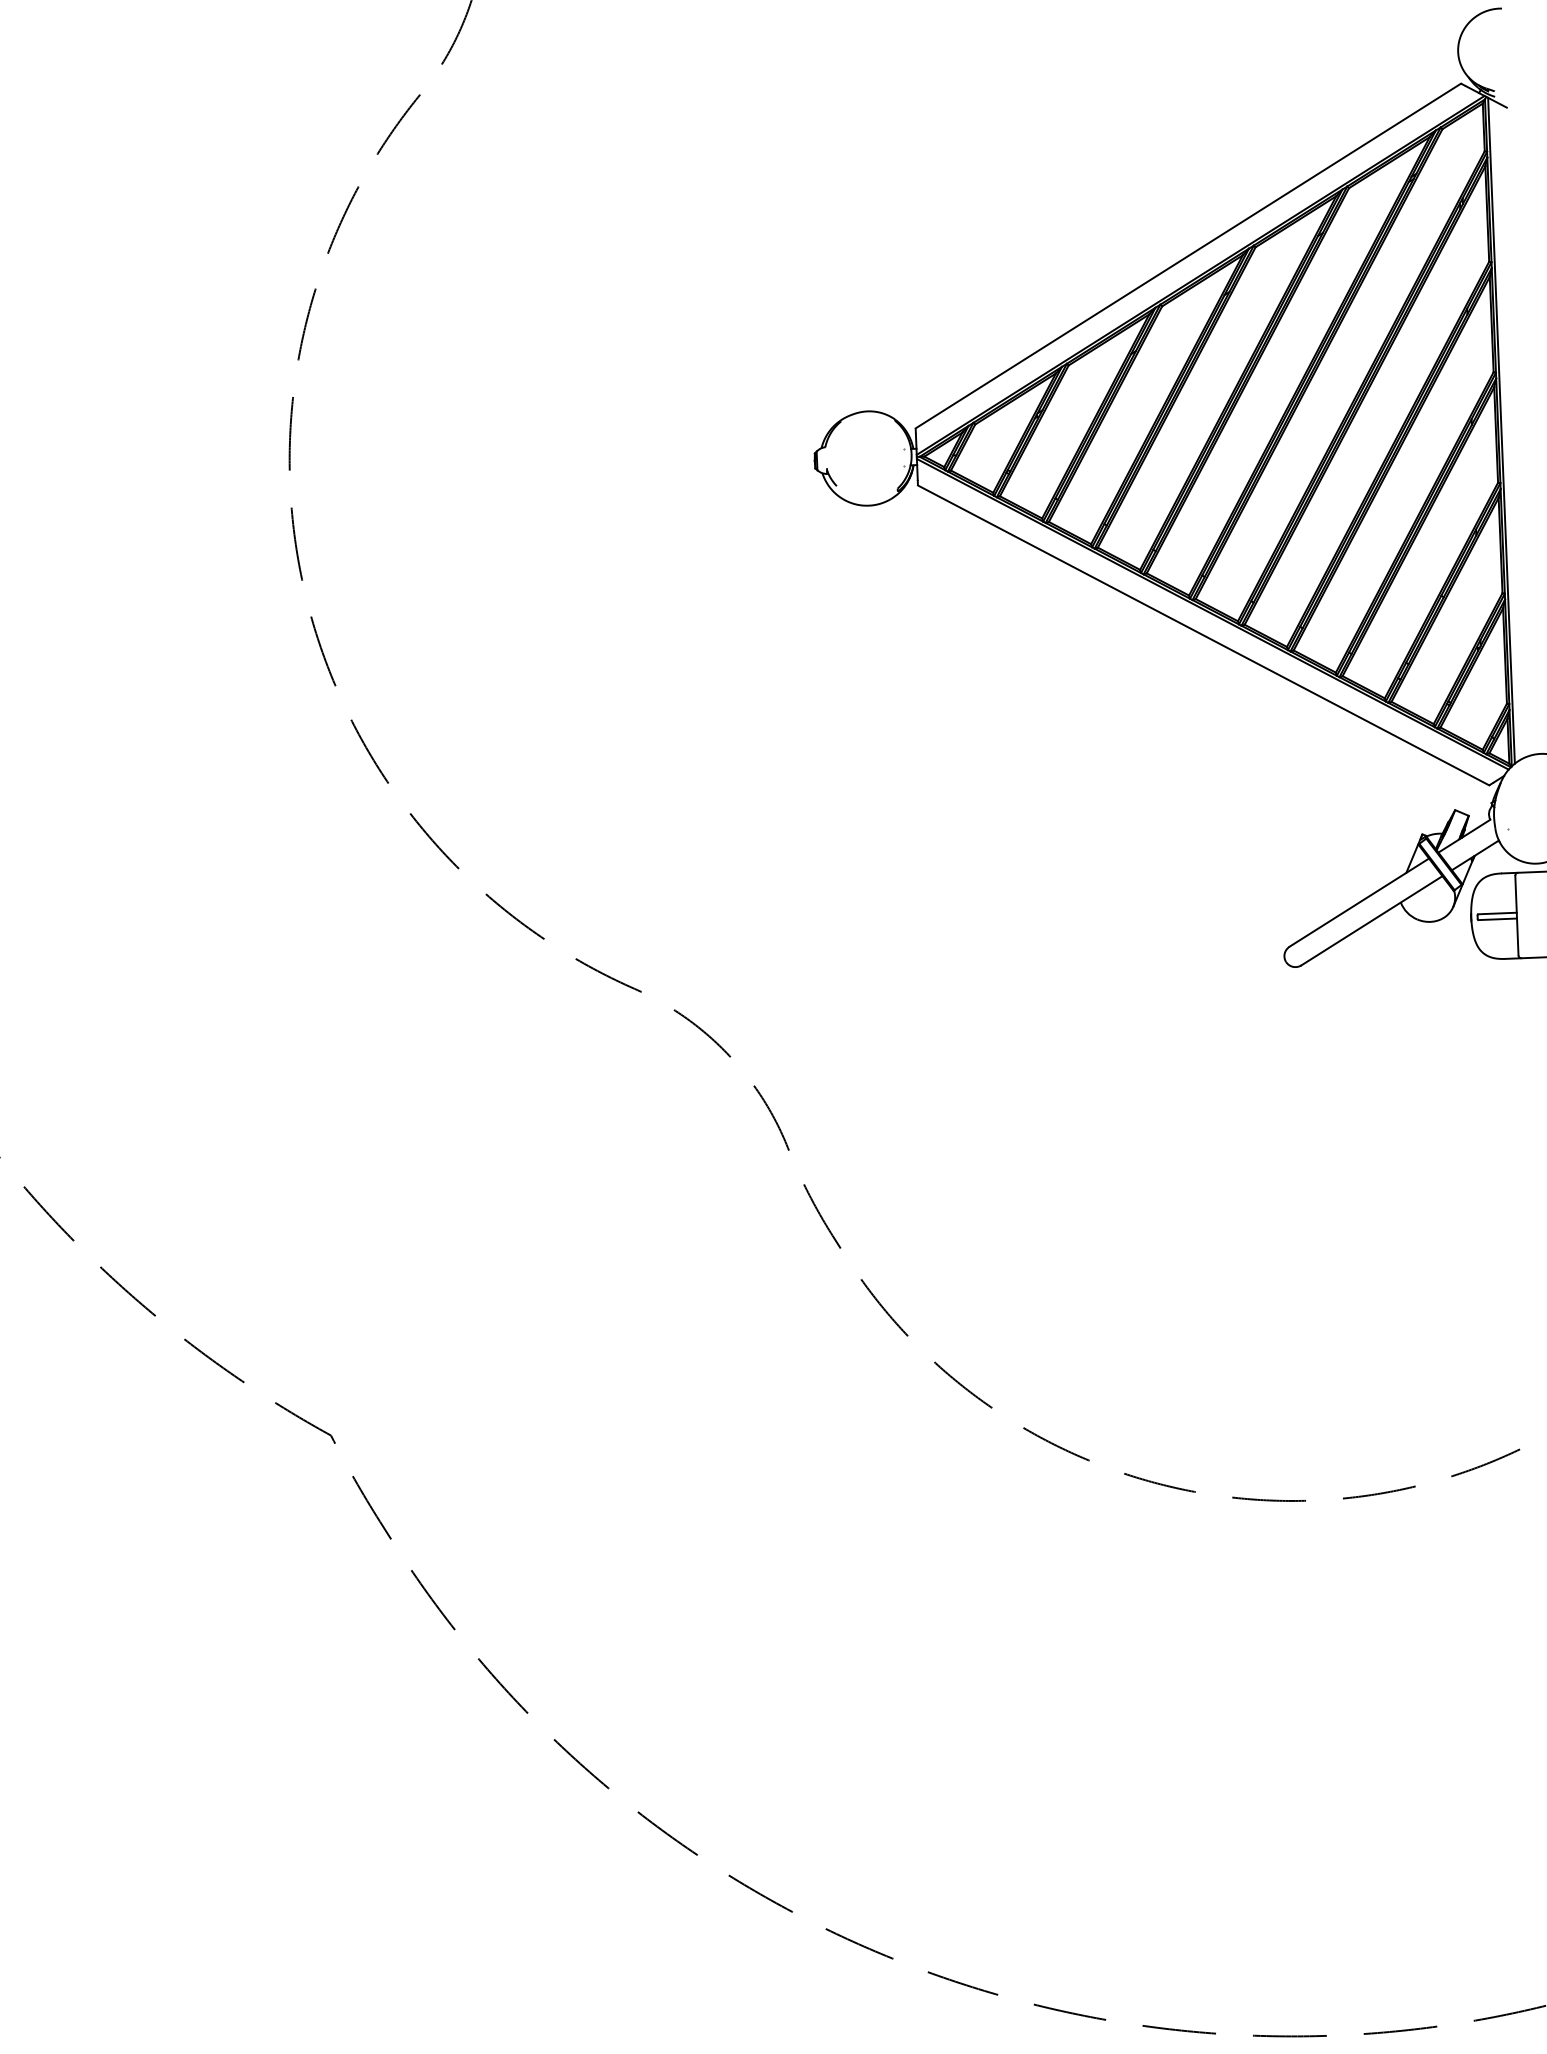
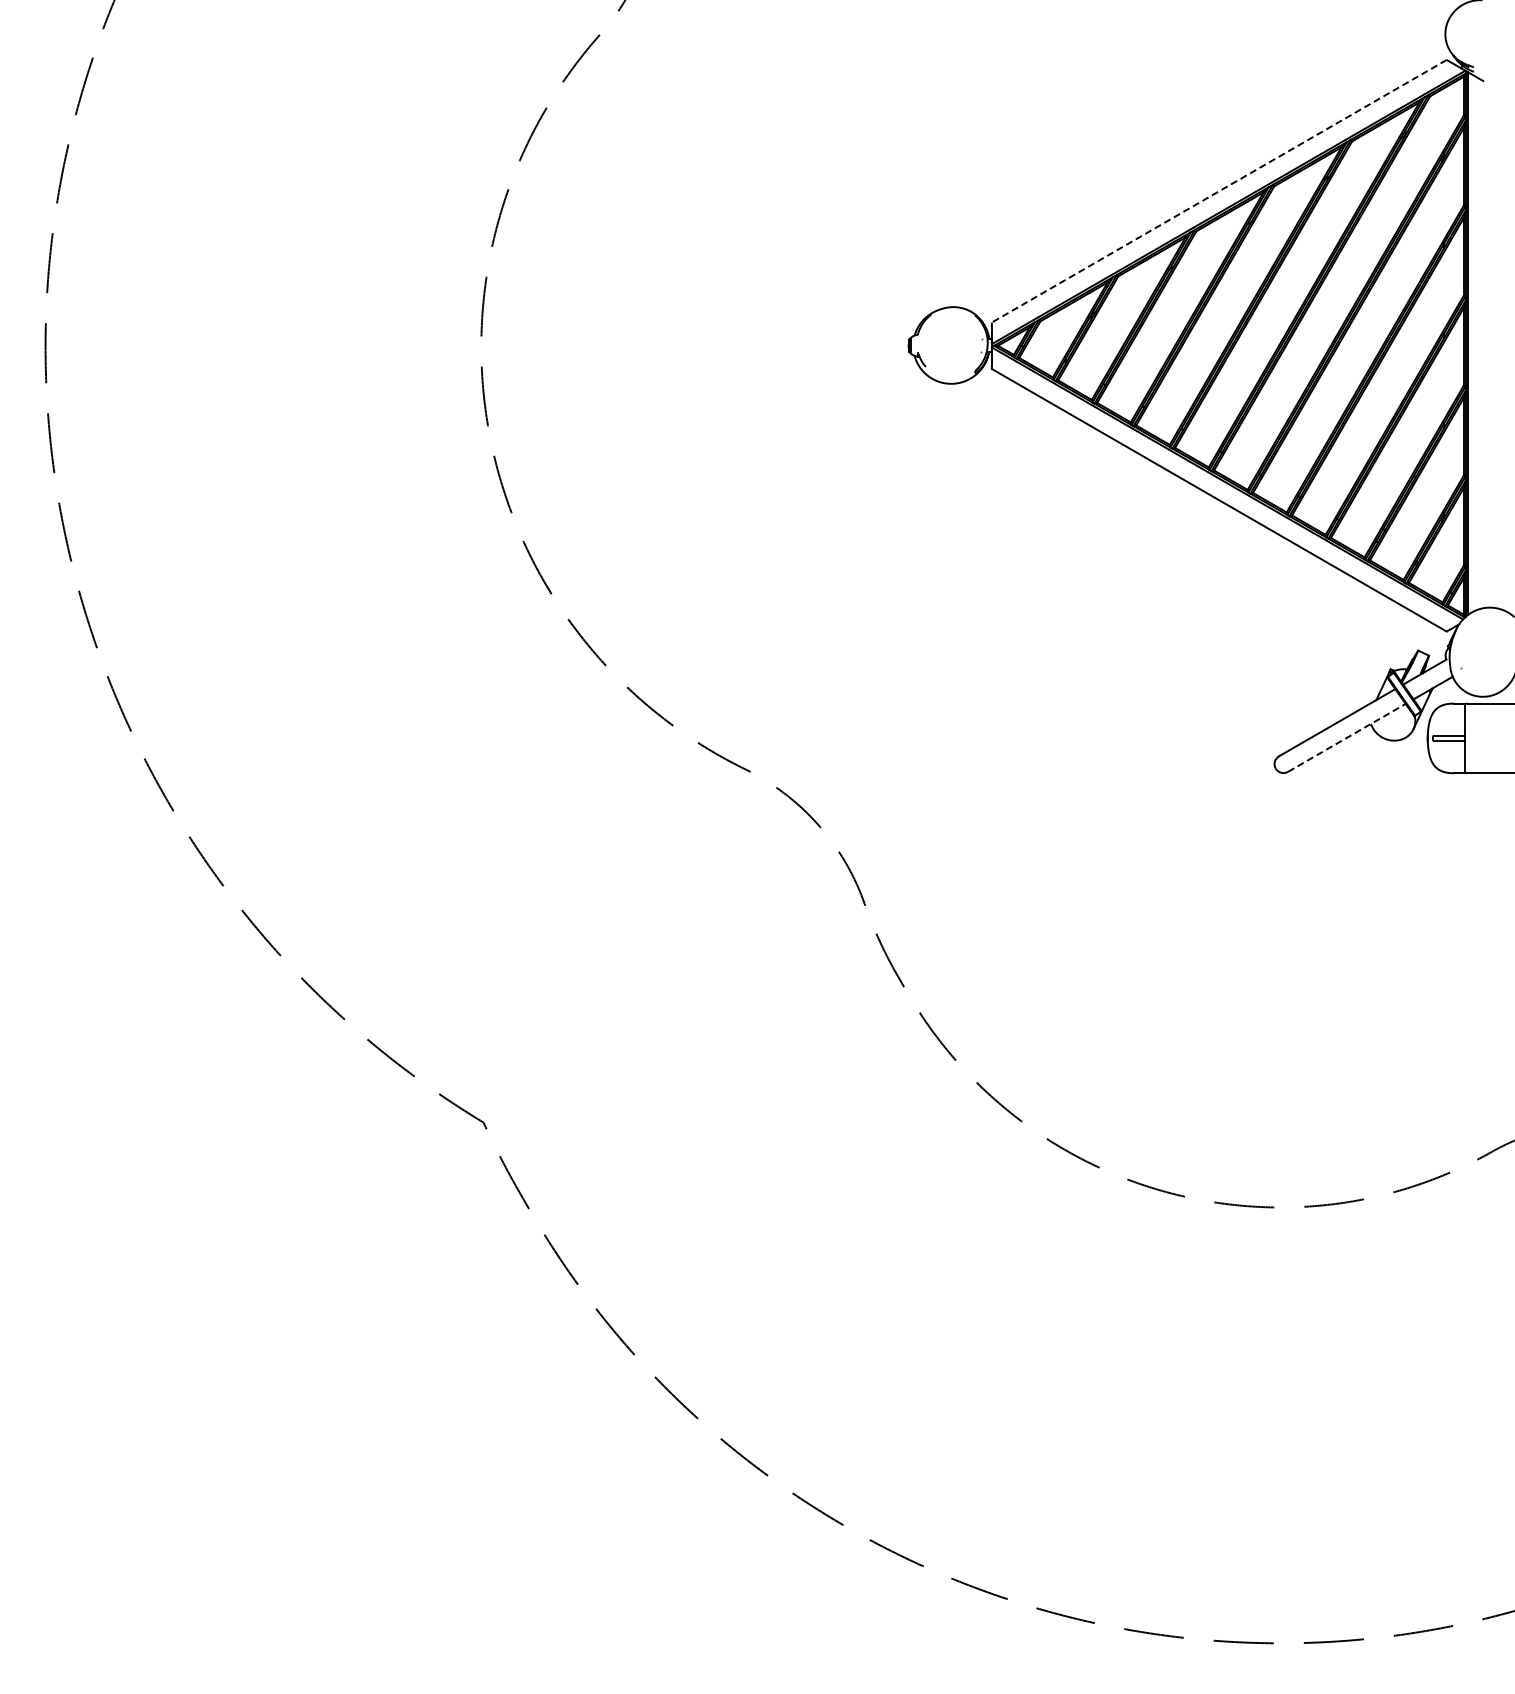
line: (1188, 256) -> (1219, 191), solid -> dashed
line: (1371, 920) -> (1346, 737), solid -> dashed

